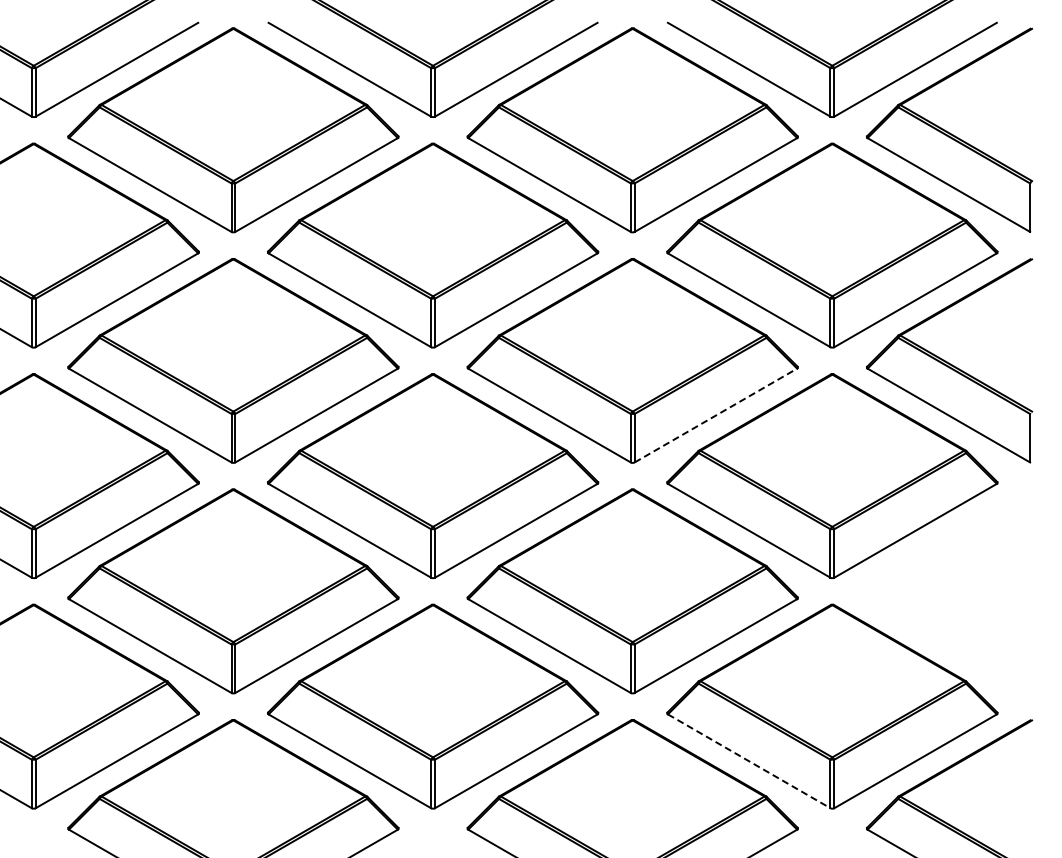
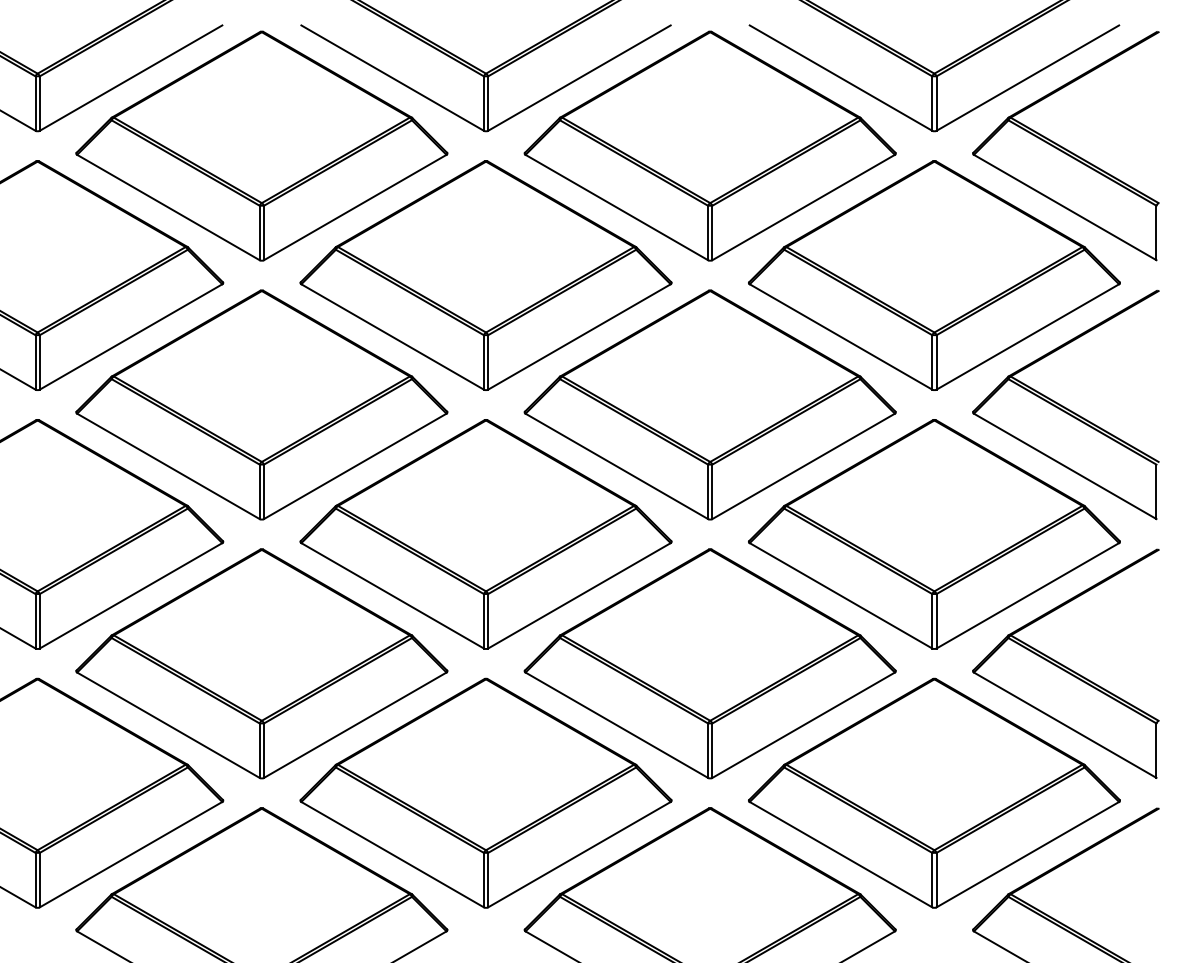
line: (715, 415) -> (803, 466), dashed -> solid
part: (949, 590) -> (1065, 662), added
line: (749, 761) -> (841, 854), dashed -> solid

